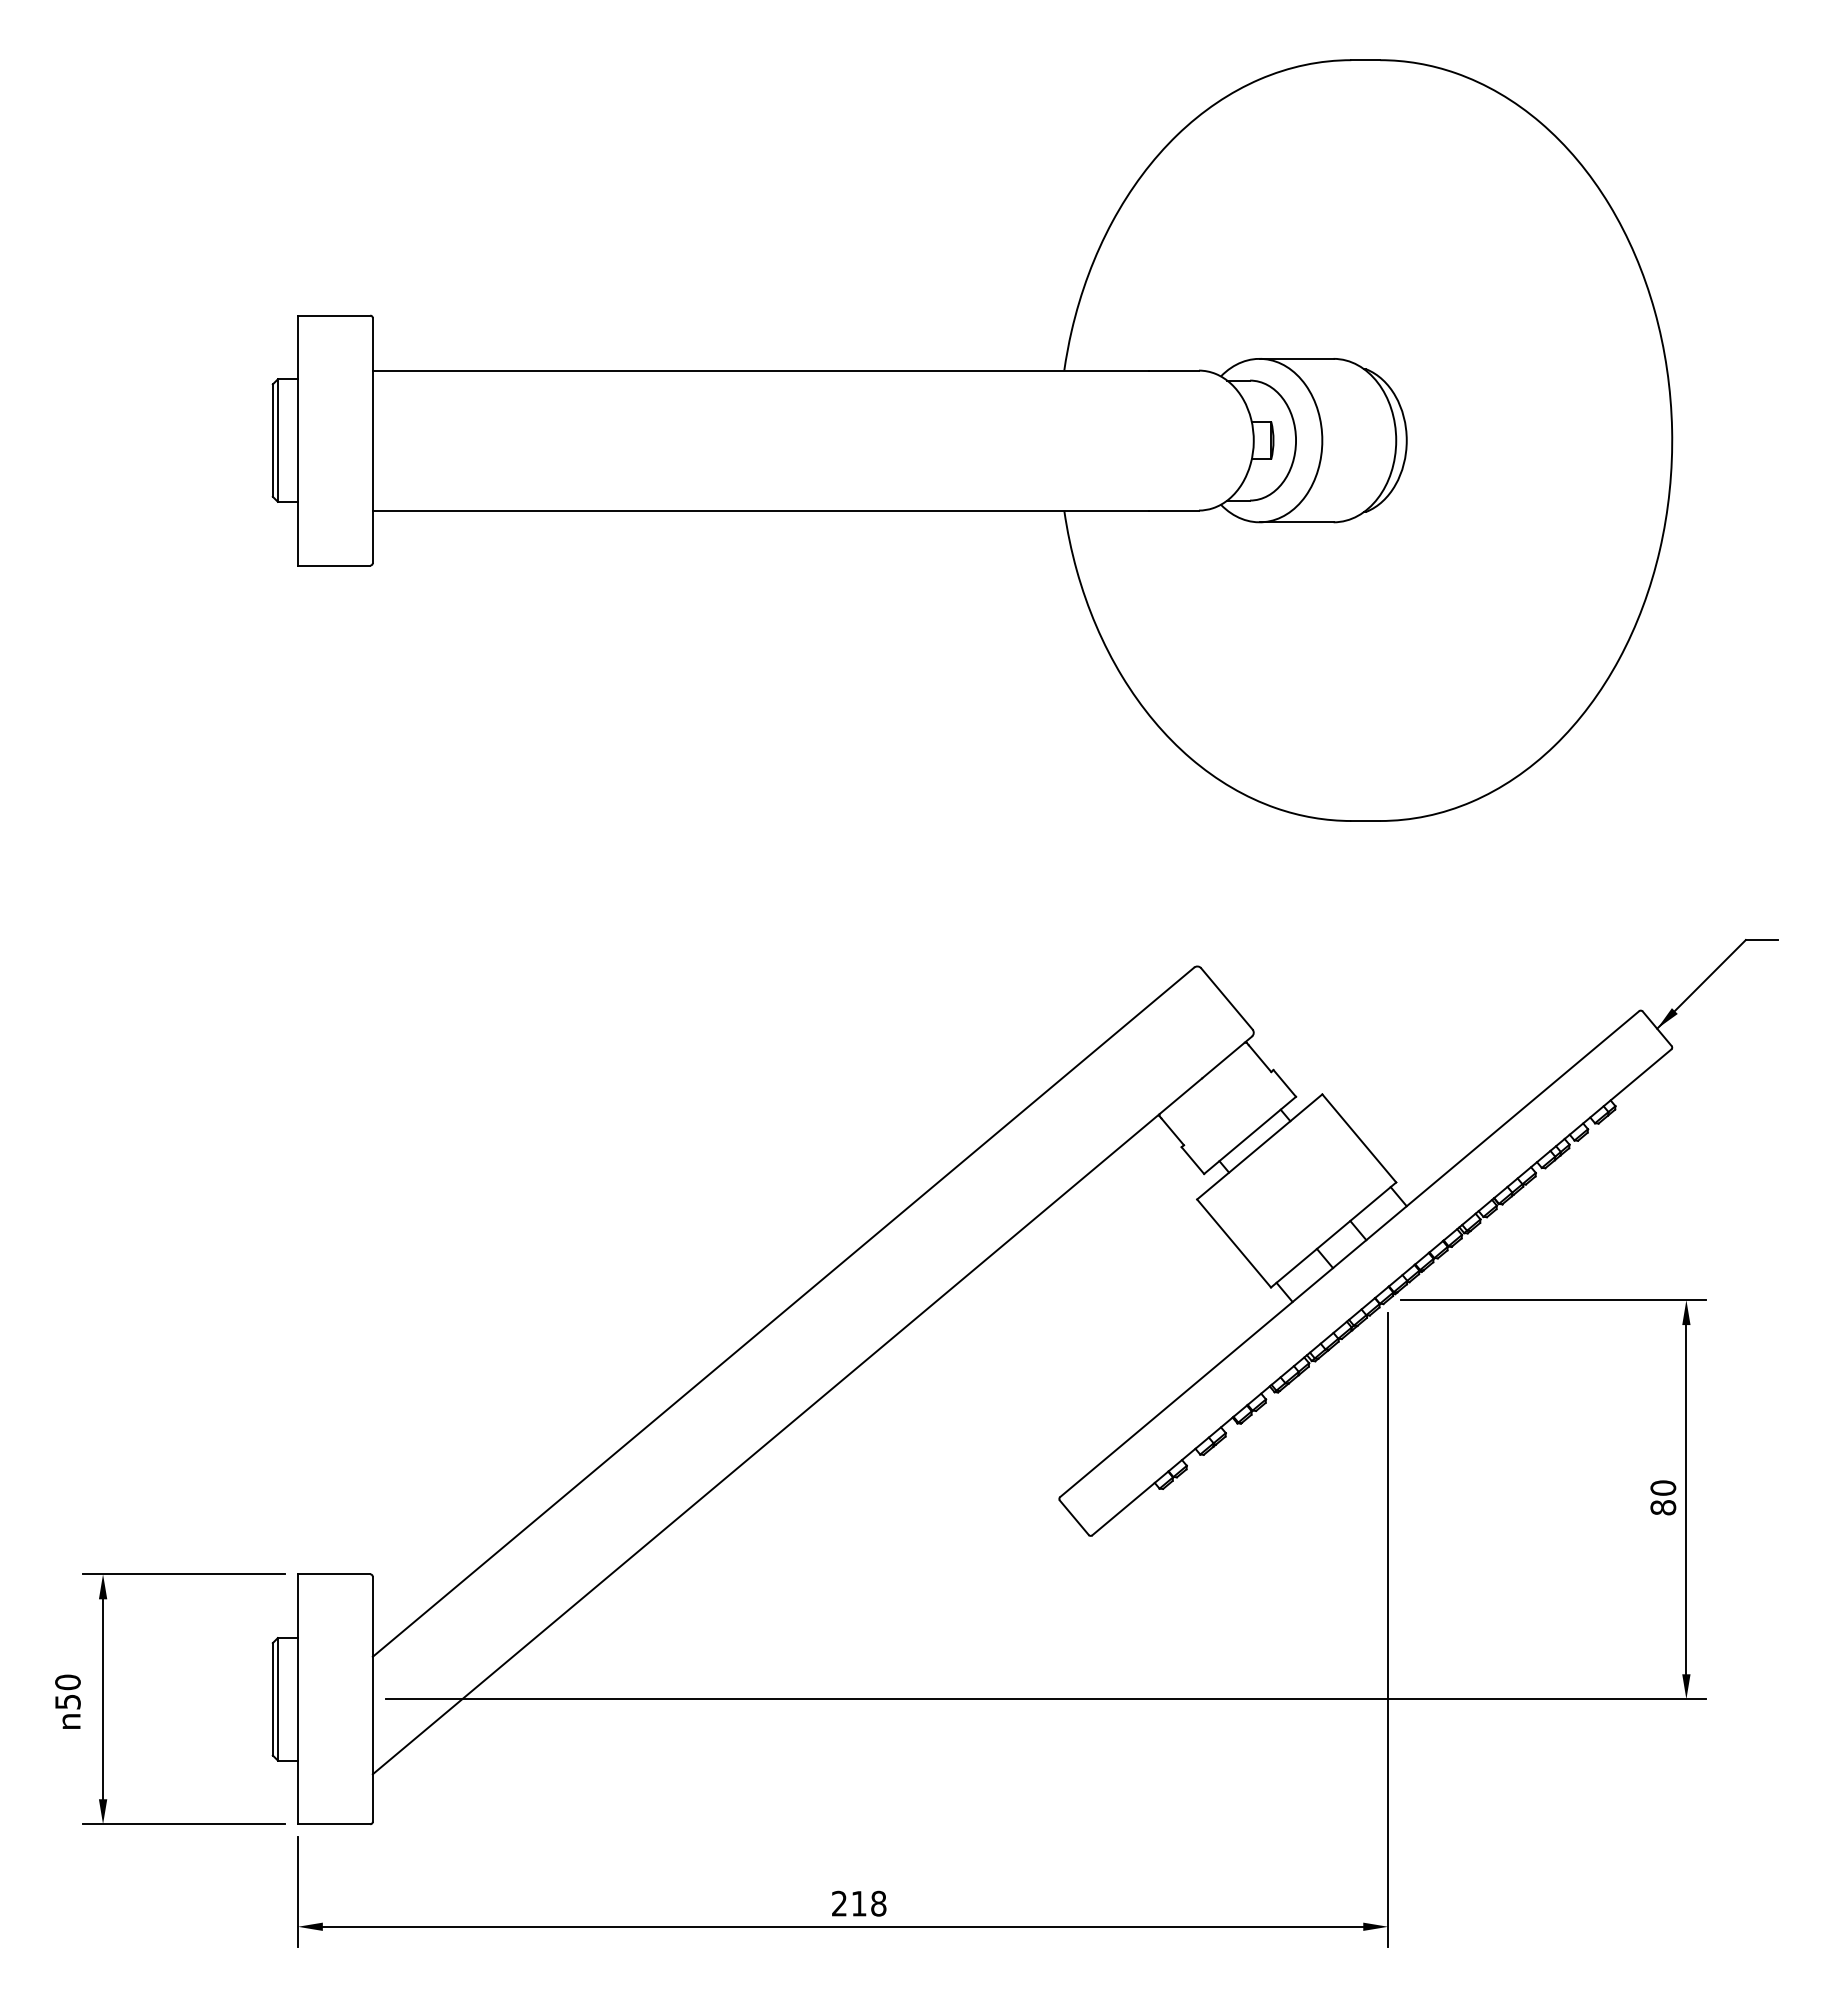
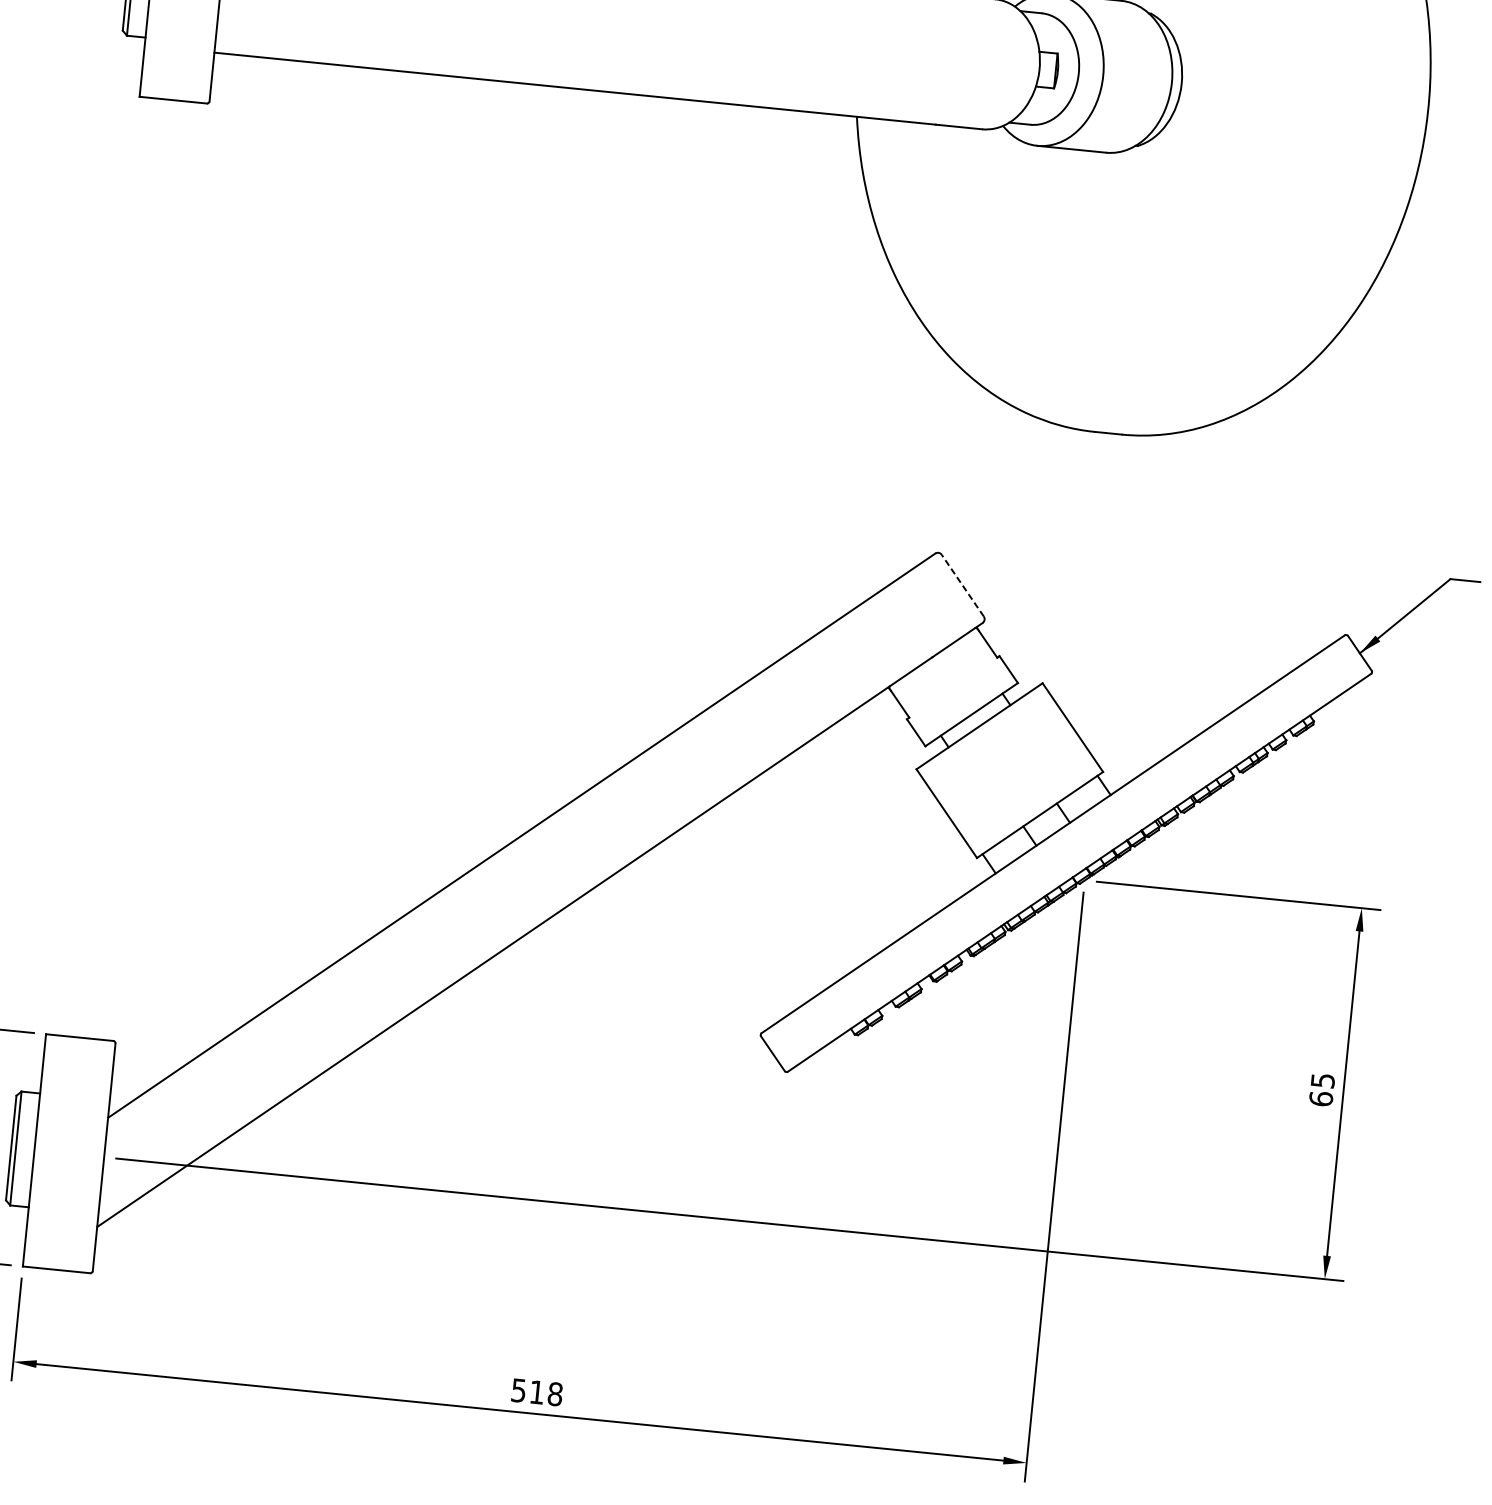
line: (1226, 998) -> (962, 585), solid -> dashed
text: (1663, 1497) -> (1322, 1089), 80 -> 65
text: (839, 1903) -> (518, 1390), 218 -> 518

